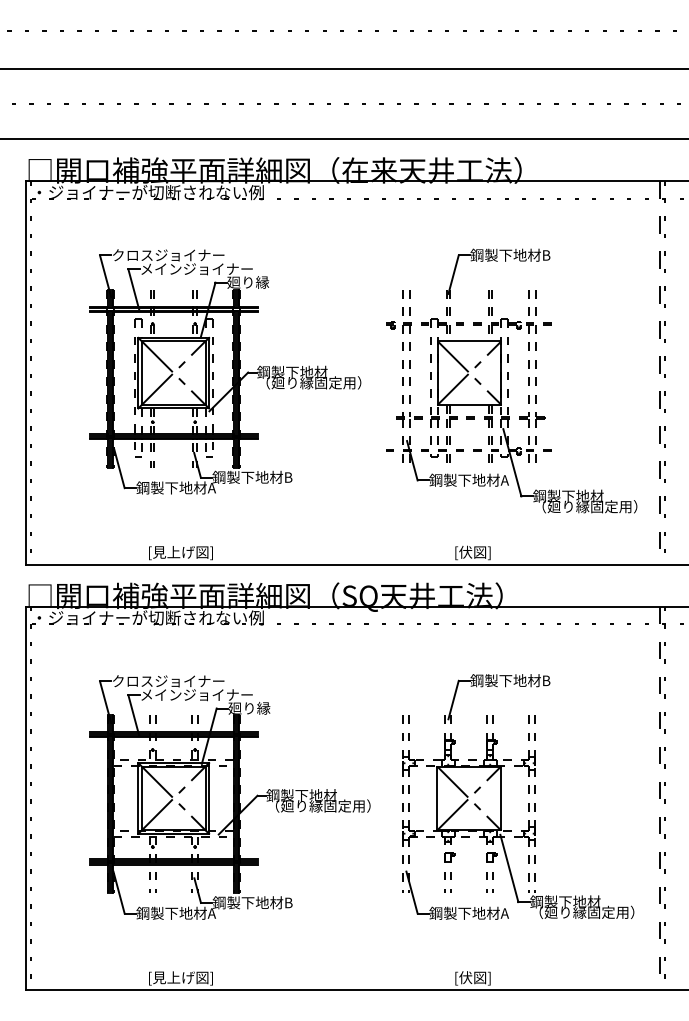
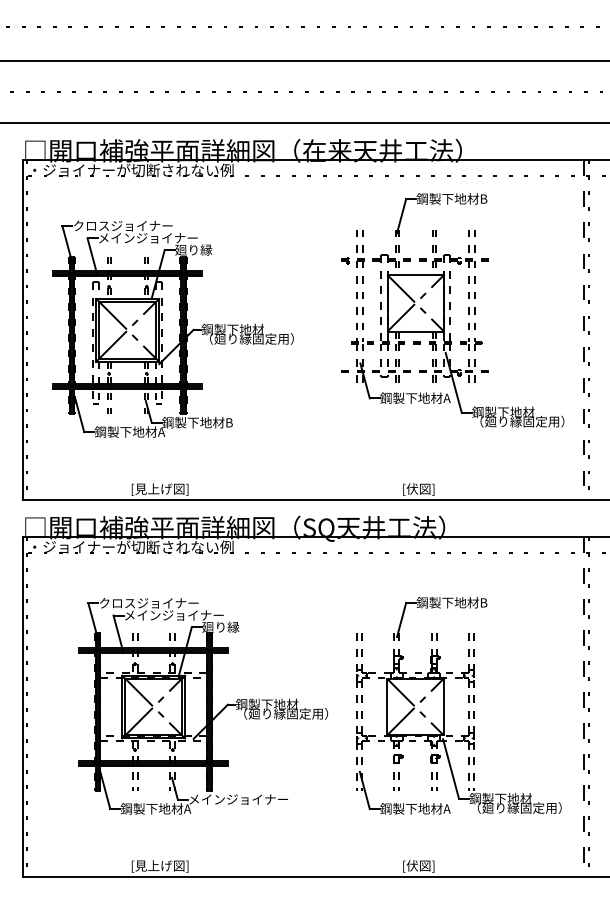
part: (224, 371) -> (172, 328), moved
part: (511, 381) -> (452, 310), moved
text: (269, 902) -> (238, 799), 鋼製下地材B -> メインジョイナー

